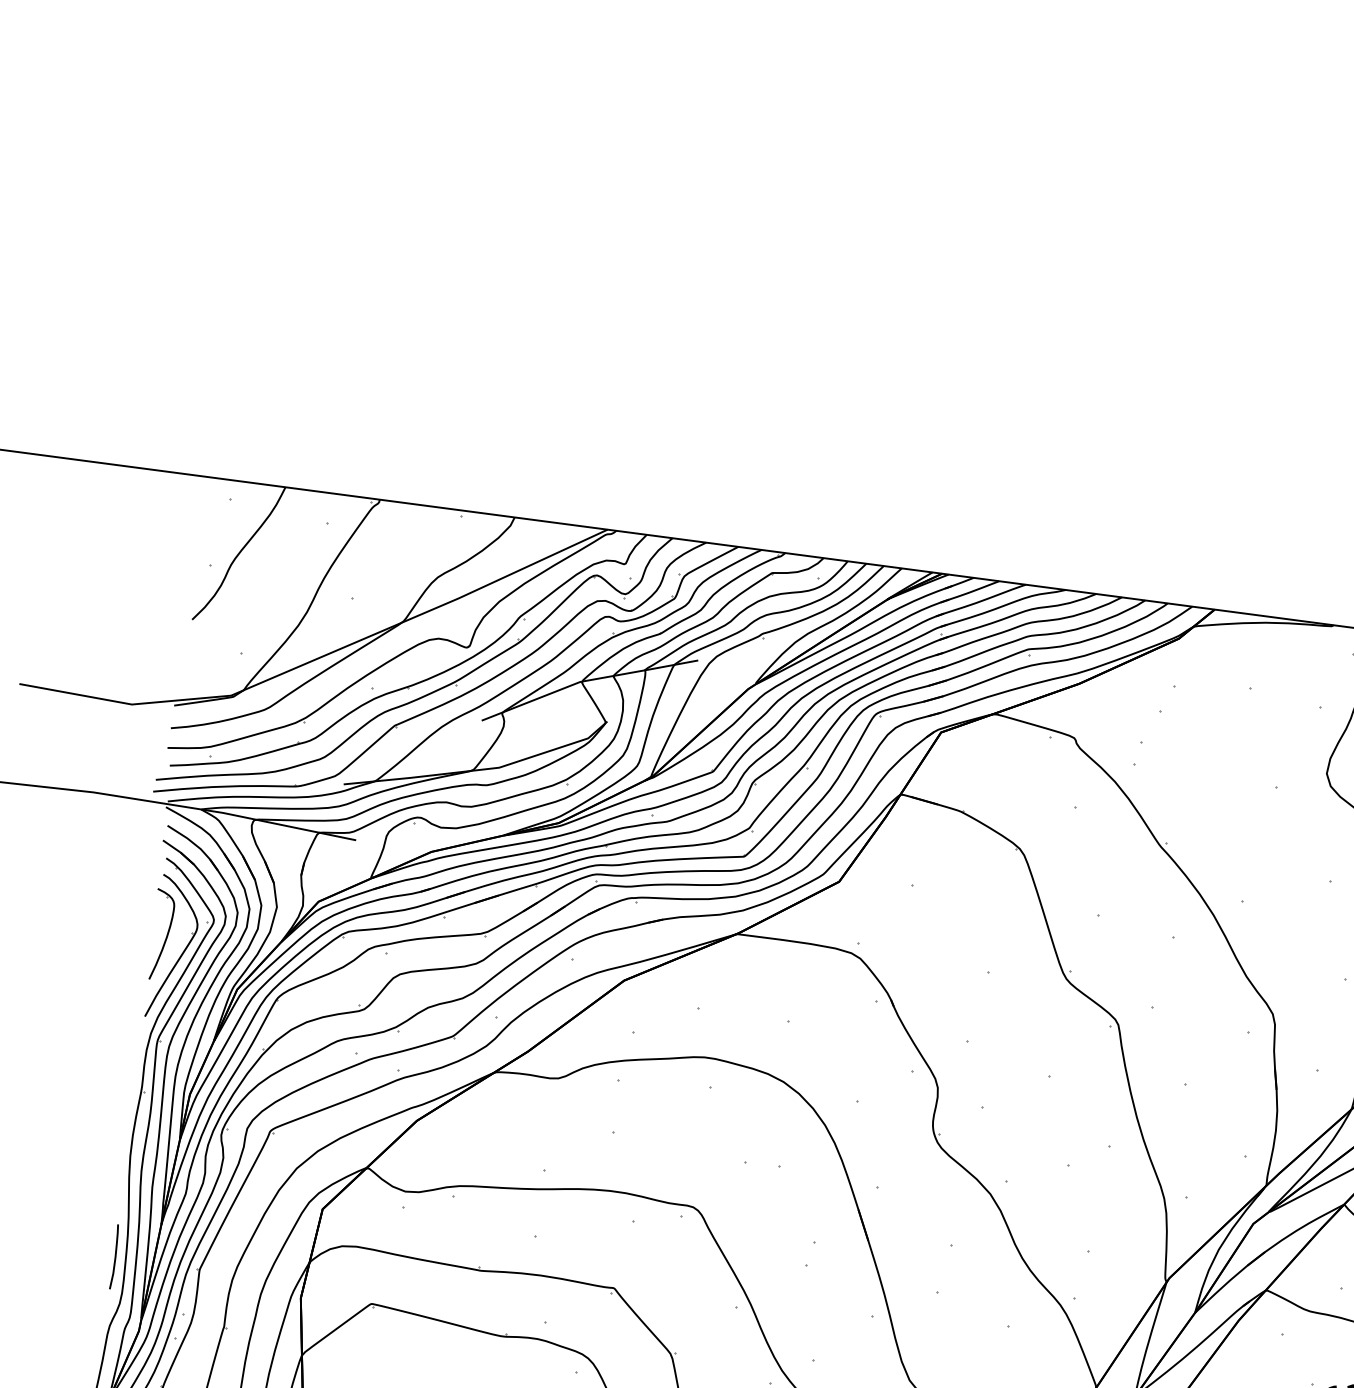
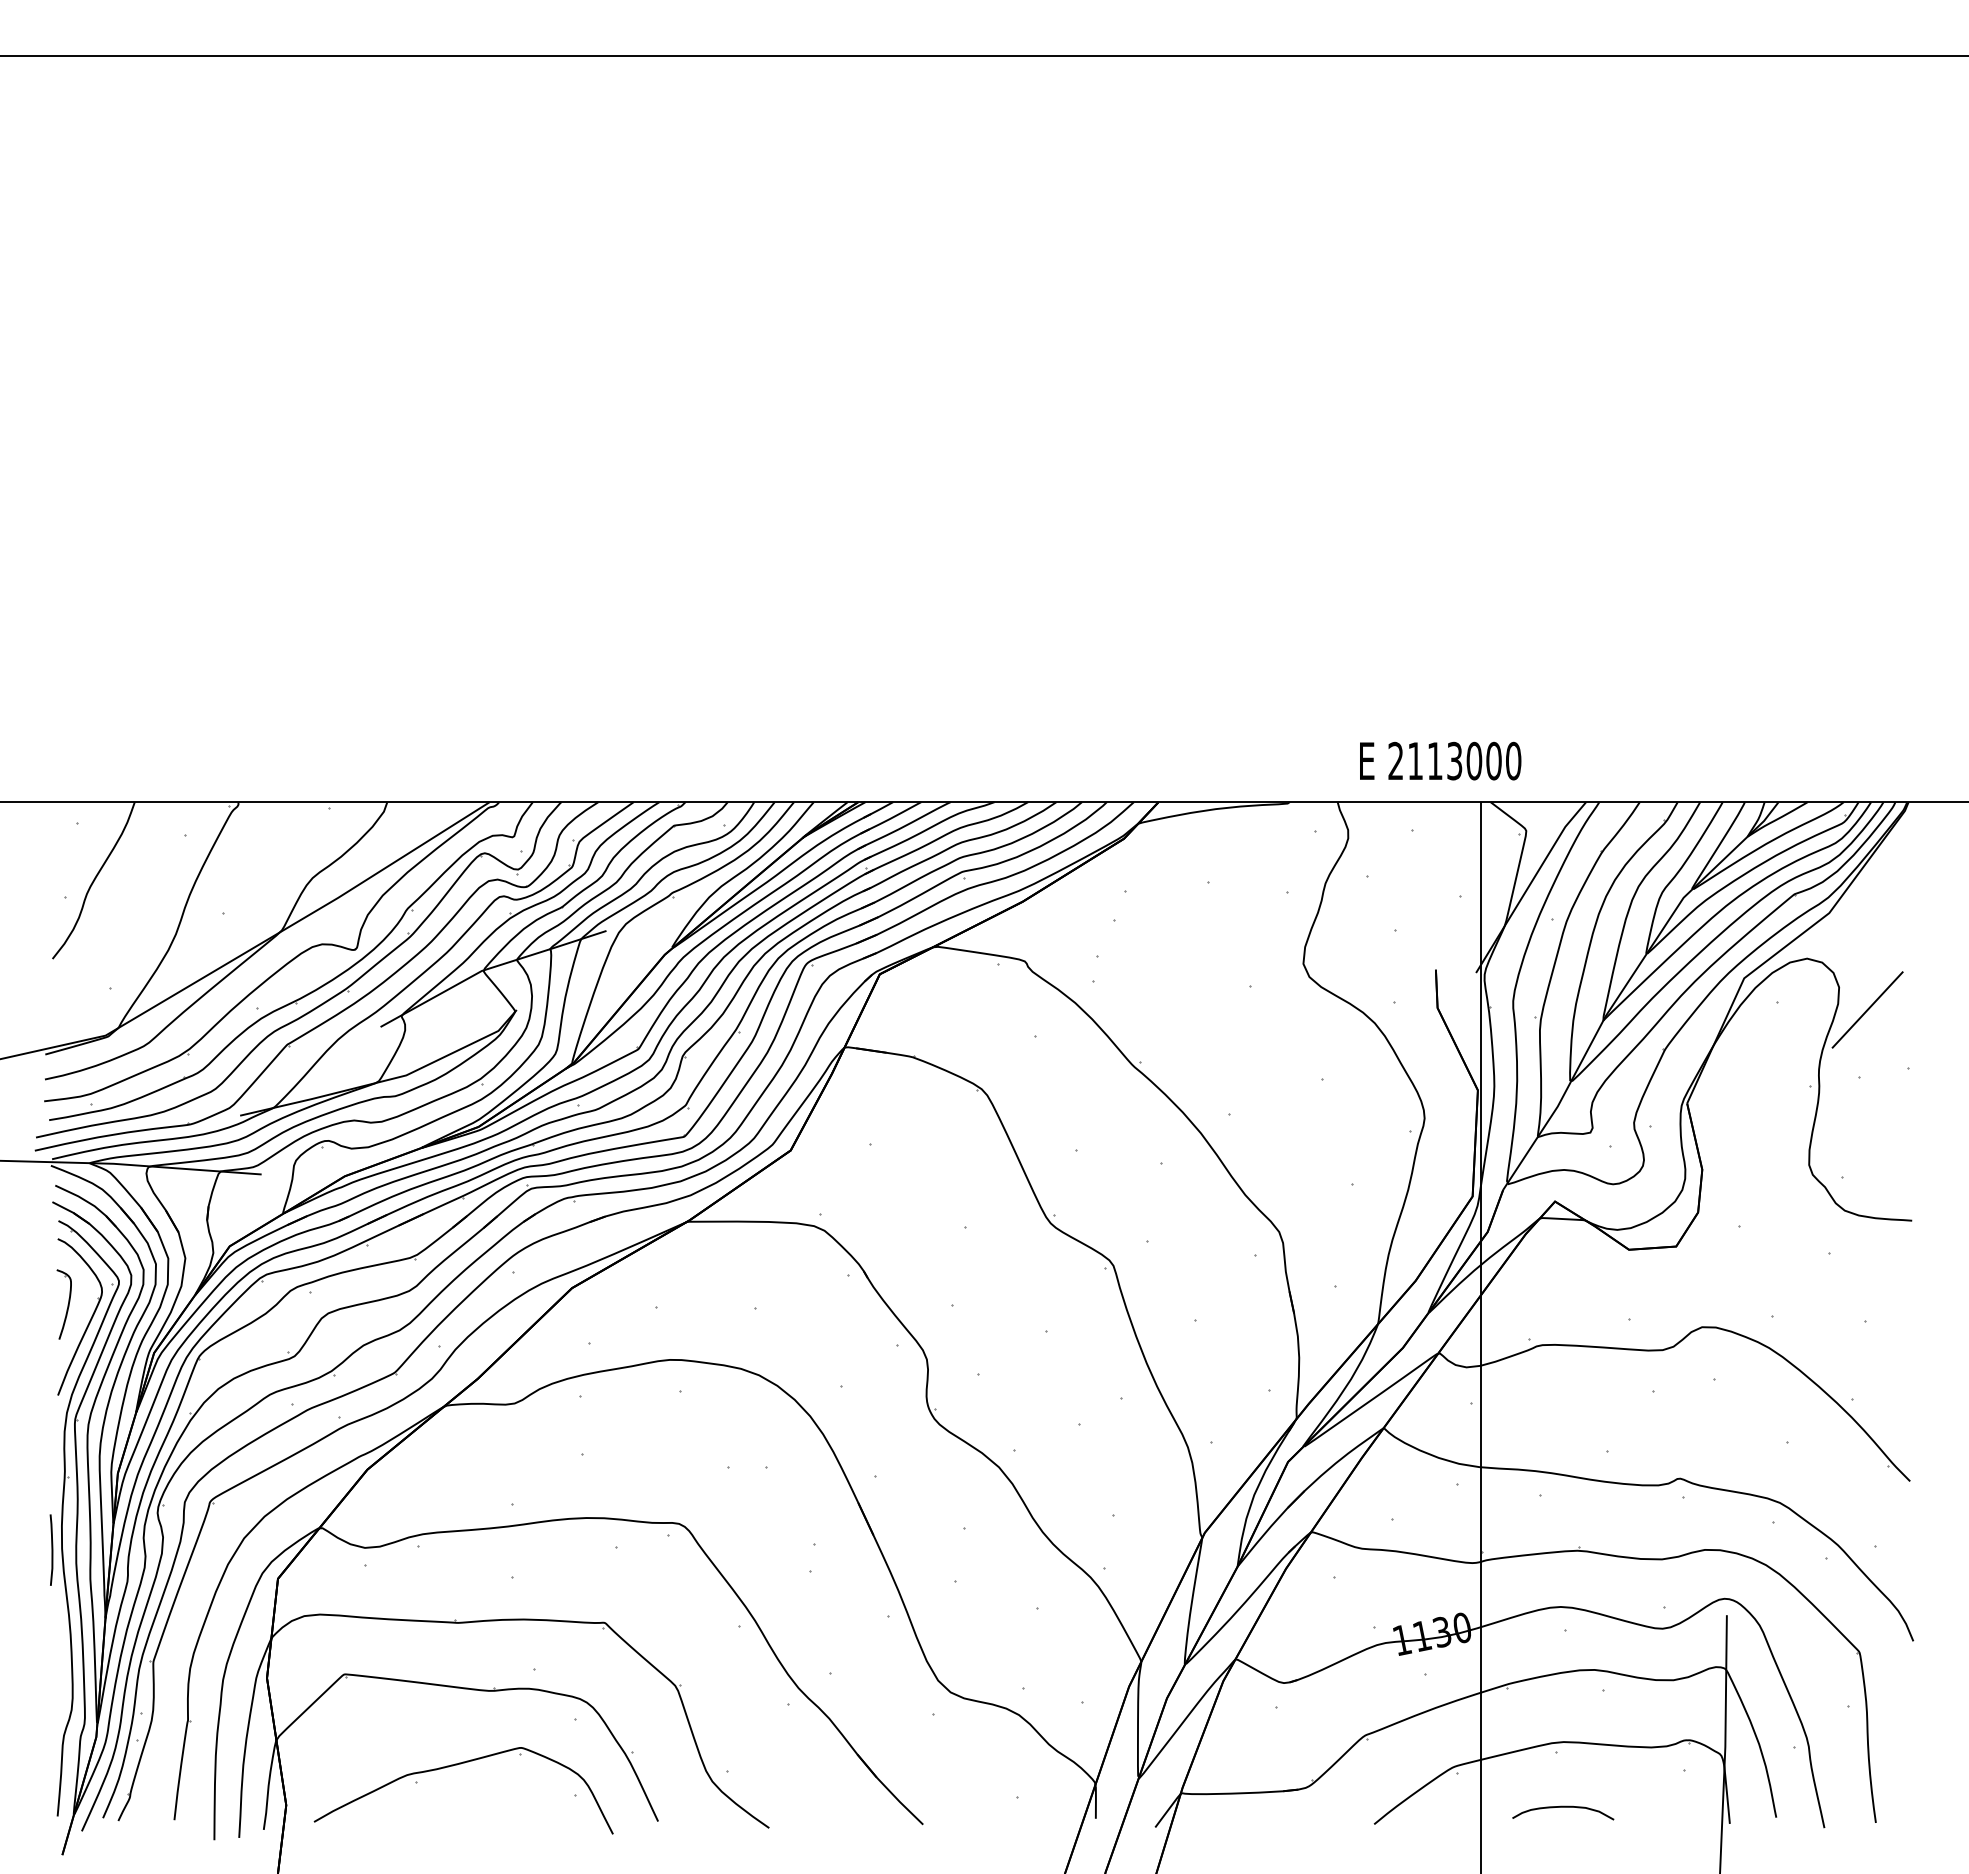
part: (160, 934) -> (63, 1304), size x0.7
curve: (114, 1256) -> (51, 1549), moved

